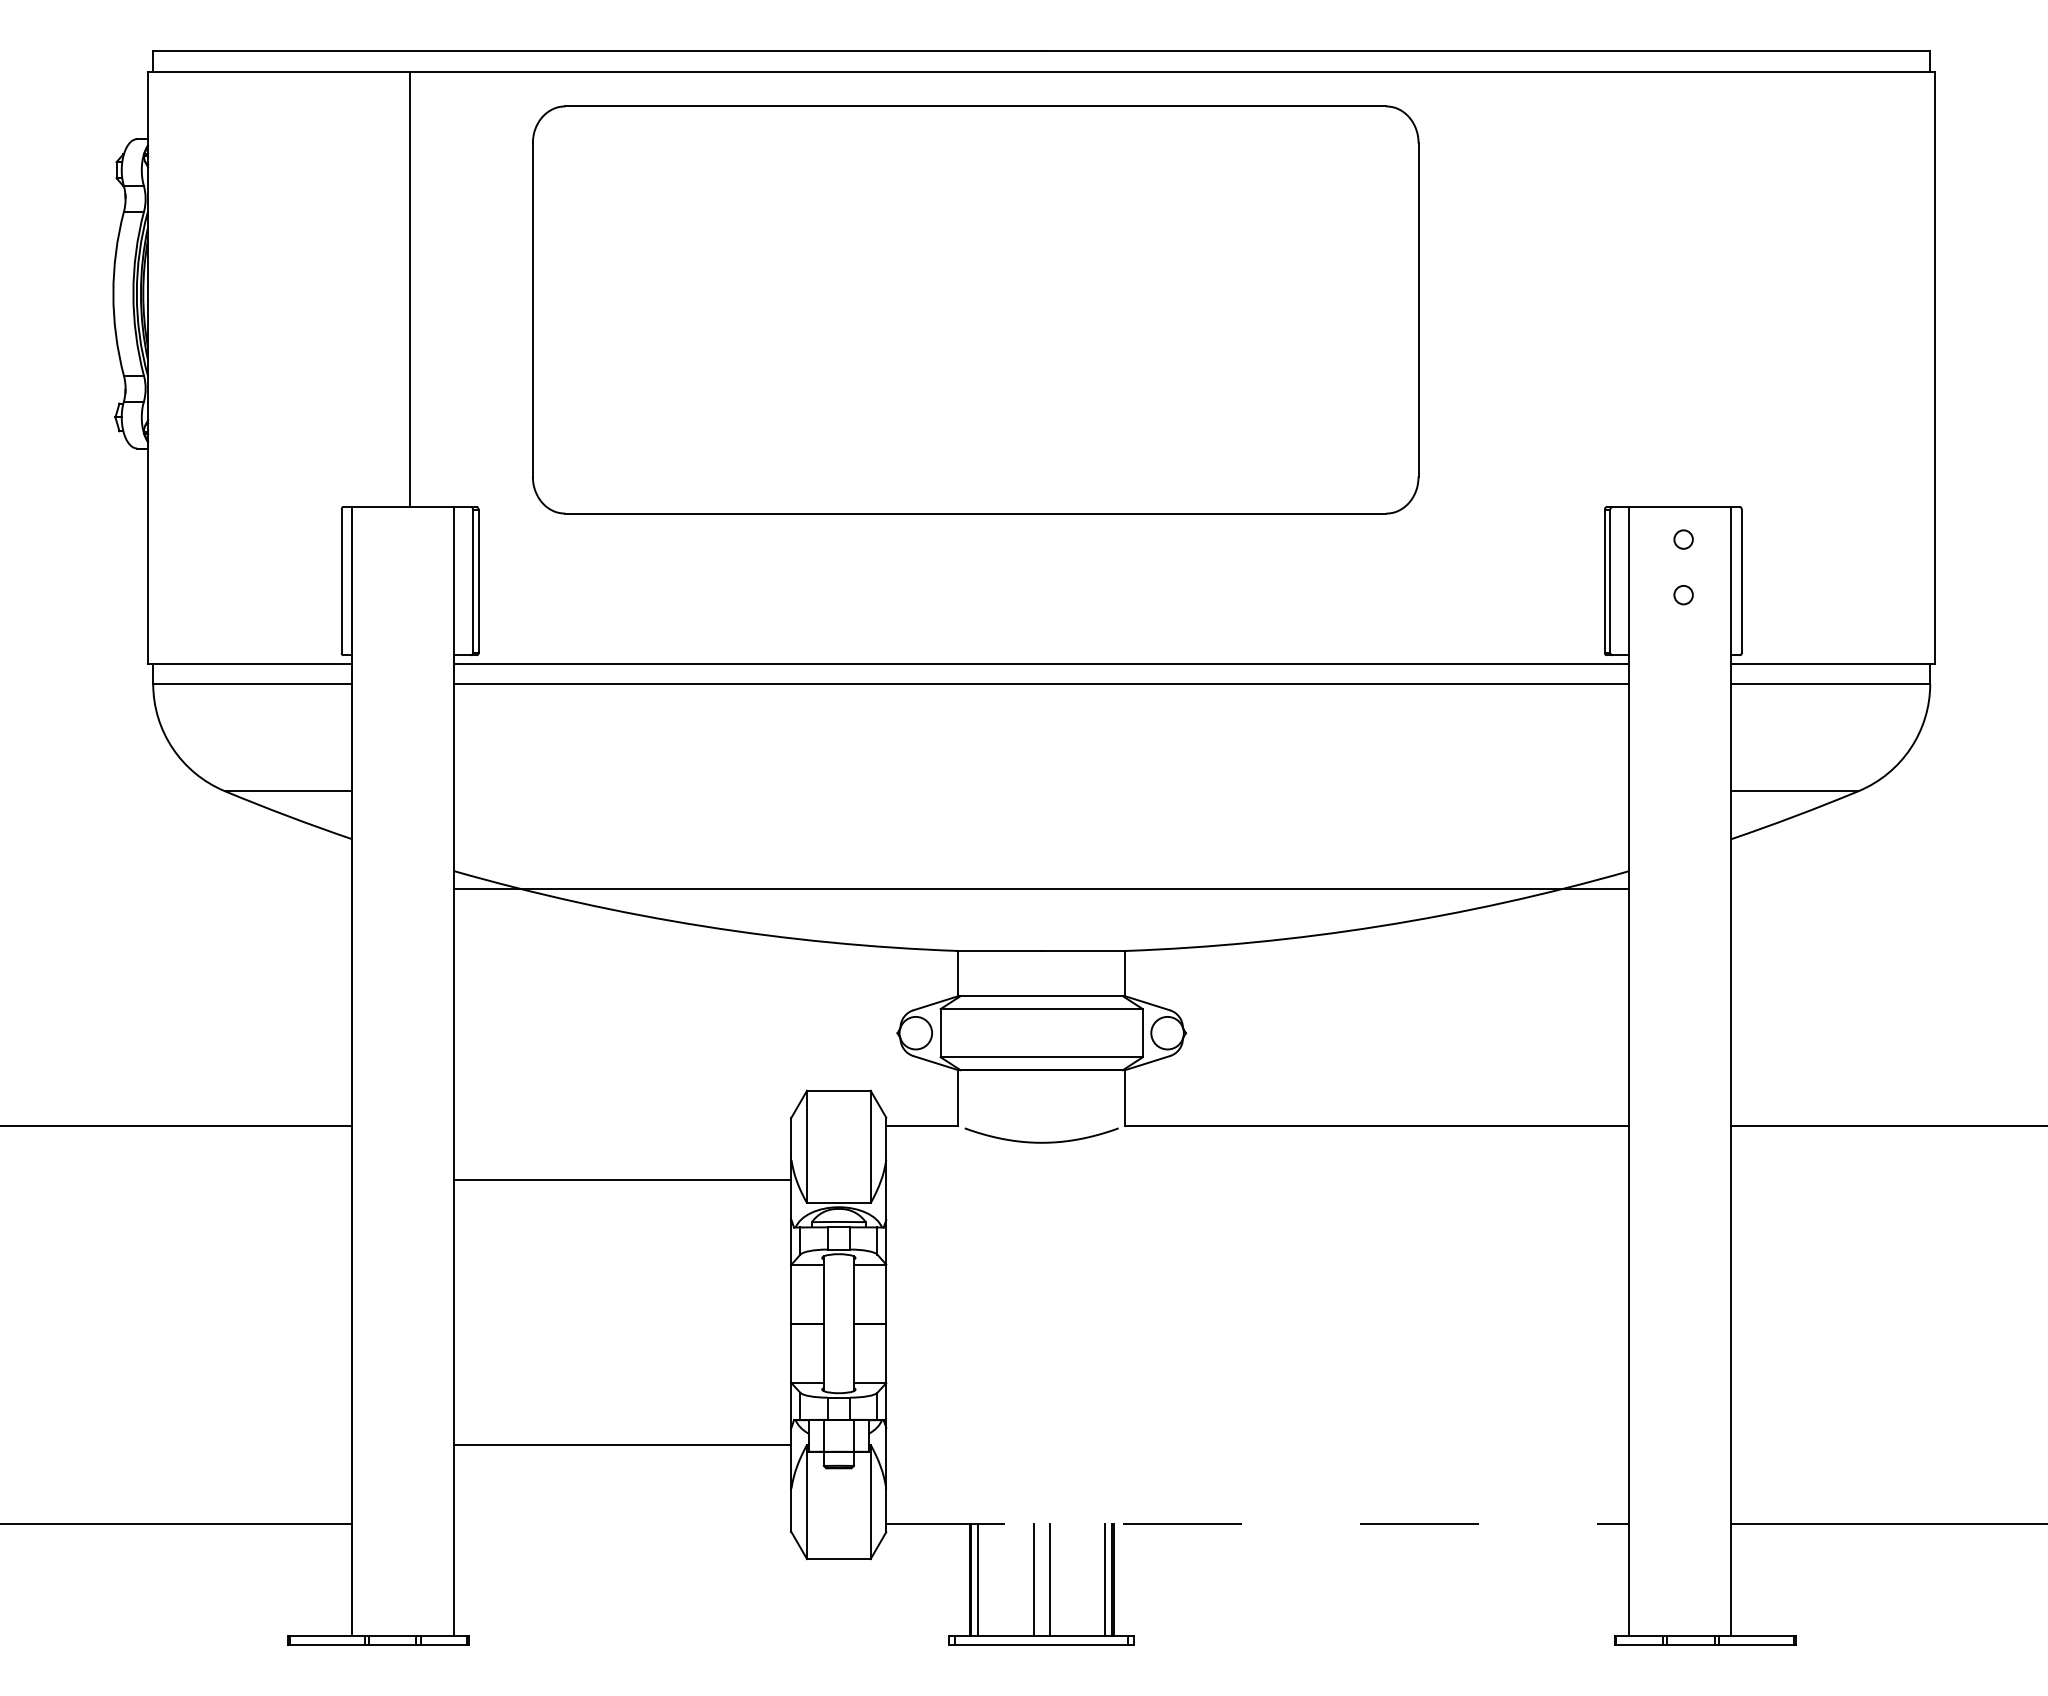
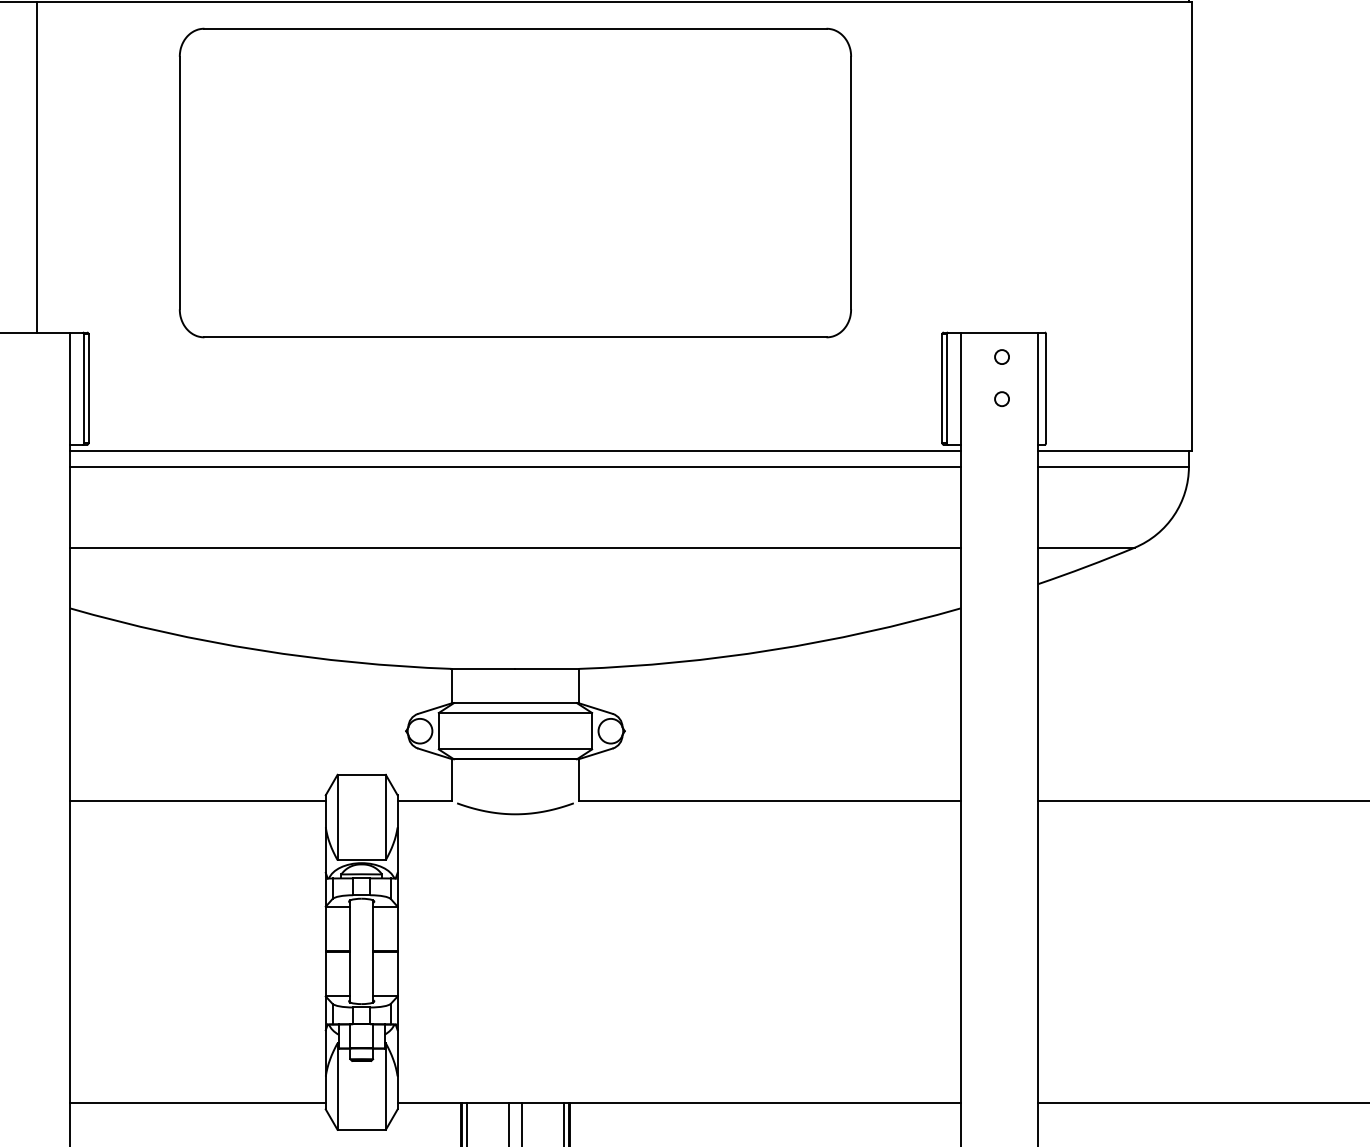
part: (975, 309) -> (515, 182), moved
line: (1041, 889) -> (515, 548), moved
line: (622, 1179) -> (197, 801), moved
line: (622, 1444) -> (197, 1102), moved
line: (1258, 1523) -> (679, 1102), dashed -> solid

